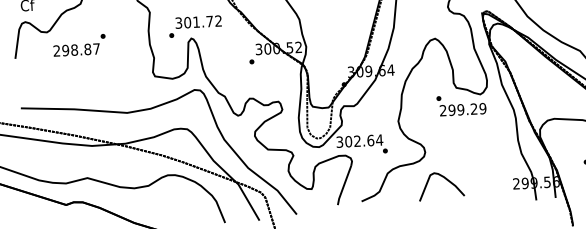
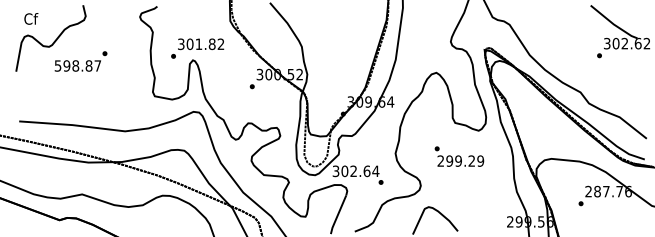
text: (209, 21) -> (211, 44), 301.72 -> 301.82
text: (56, 50) -> (57, 65), 298.87 -> 598.87
text: (461, 105) -> (459, 156), moved

